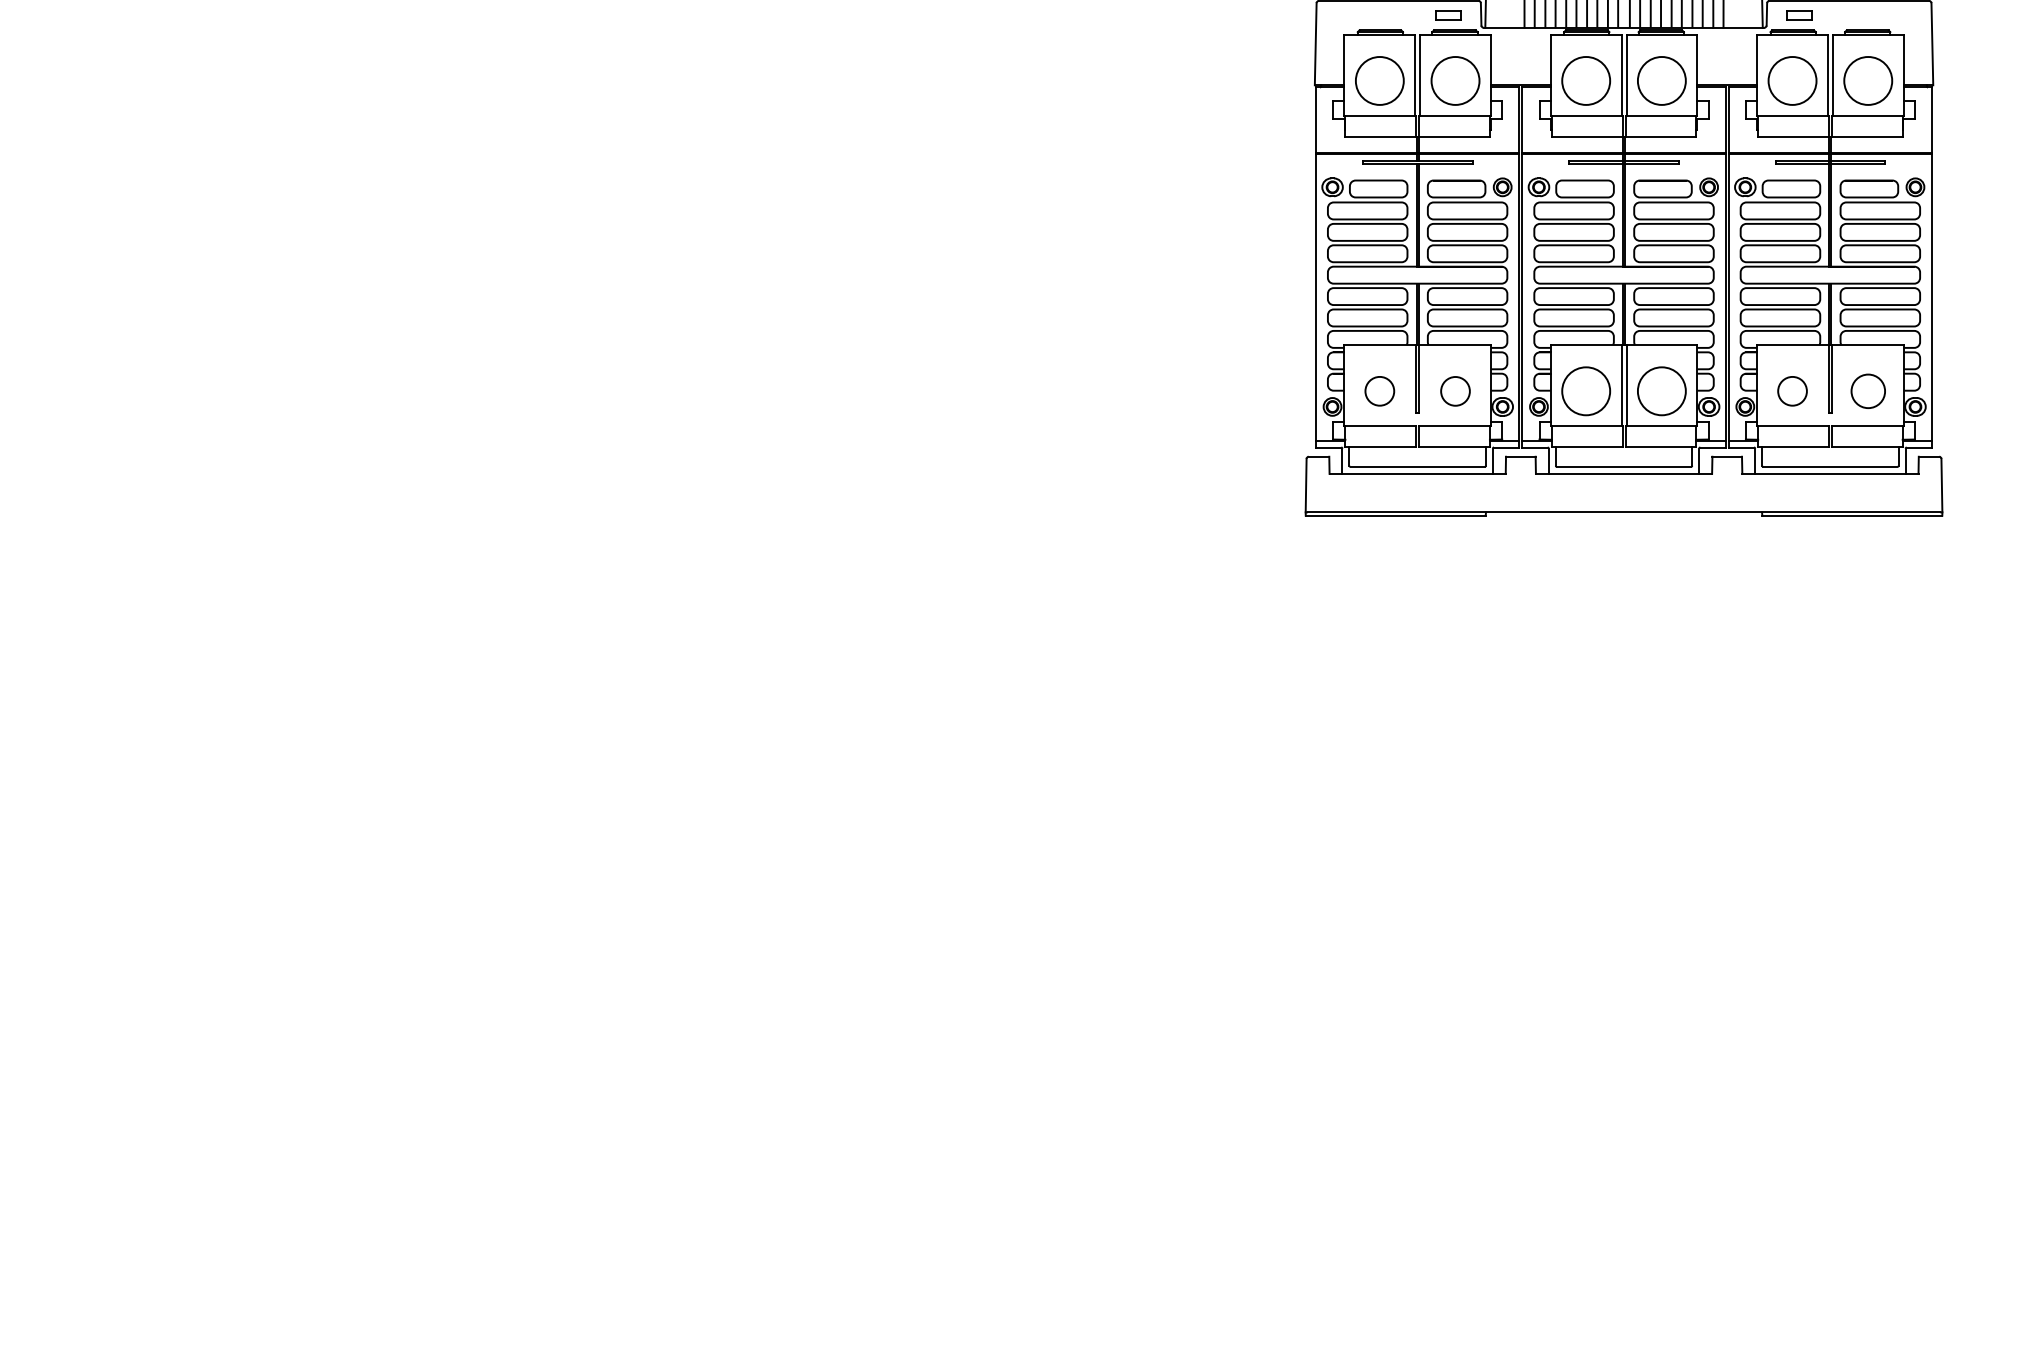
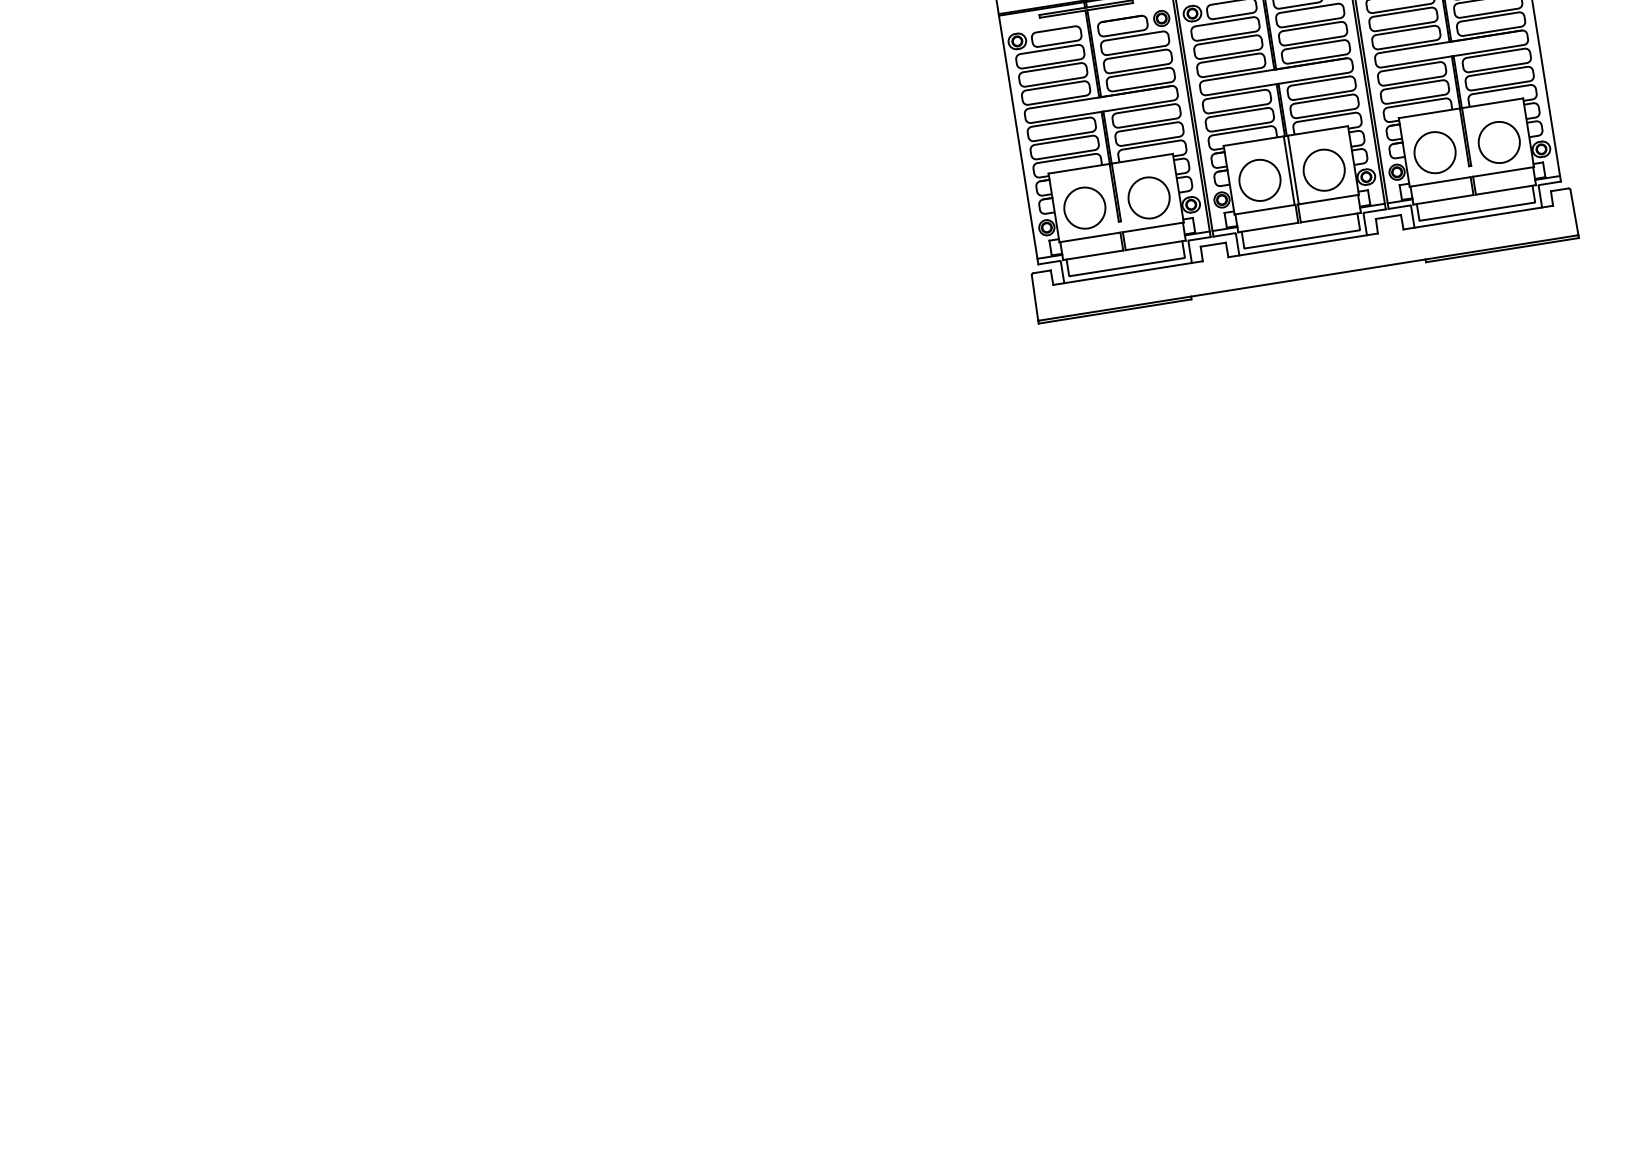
circle: (1379, 391) -> (1084, 208), size x1.67
circle: (1455, 391) -> (1149, 198), size x1.67
circle: (1792, 391) -> (1435, 152), size x1.67
circle: (1868, 391) -> (1499, 142), size x1.43

